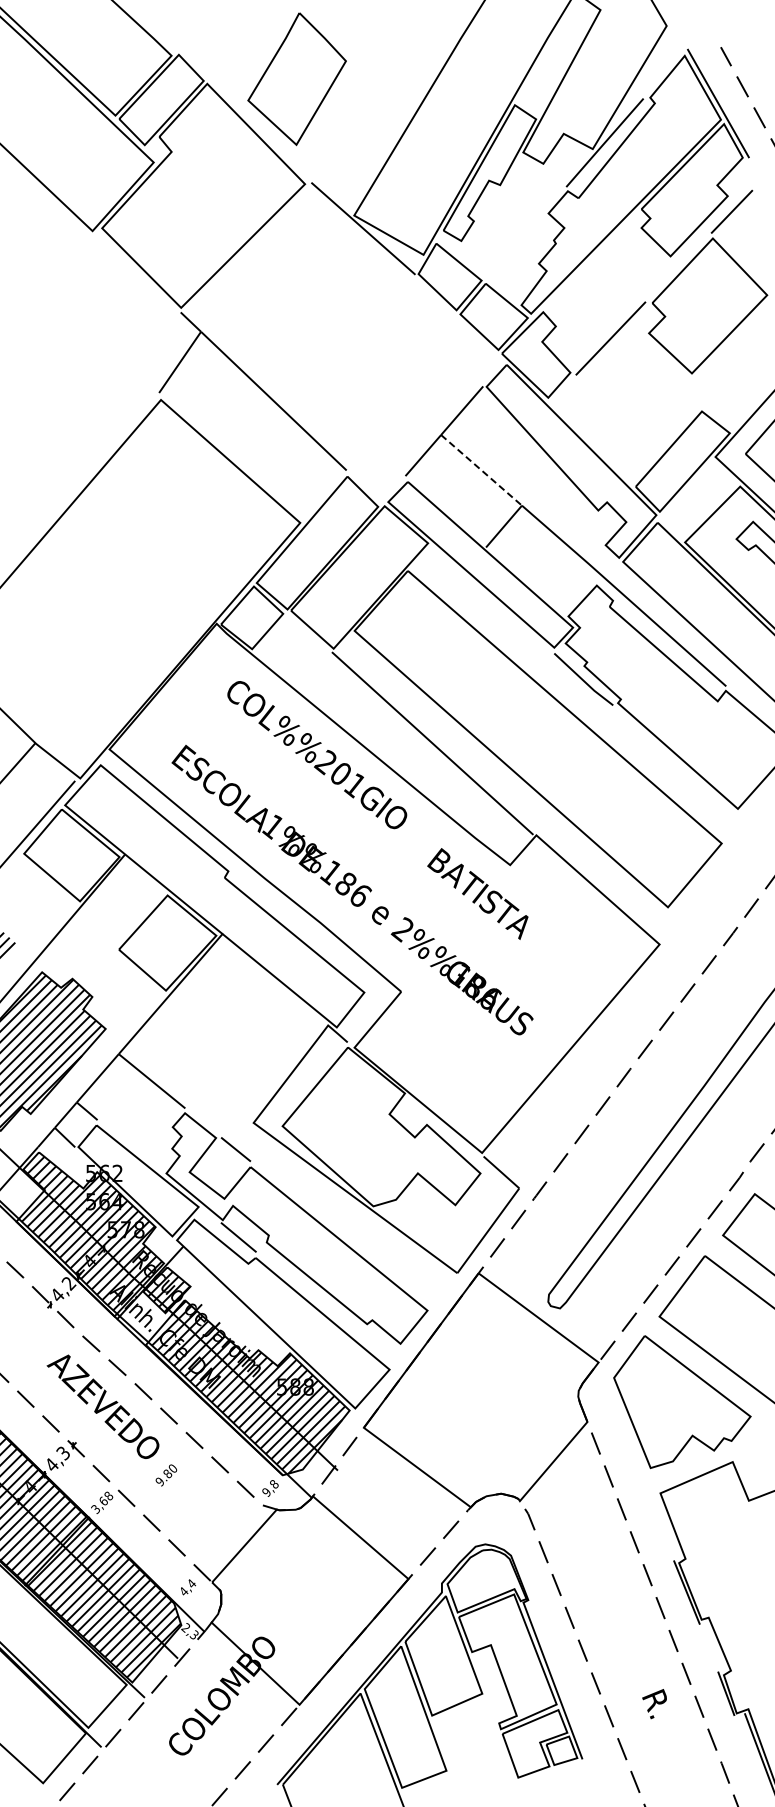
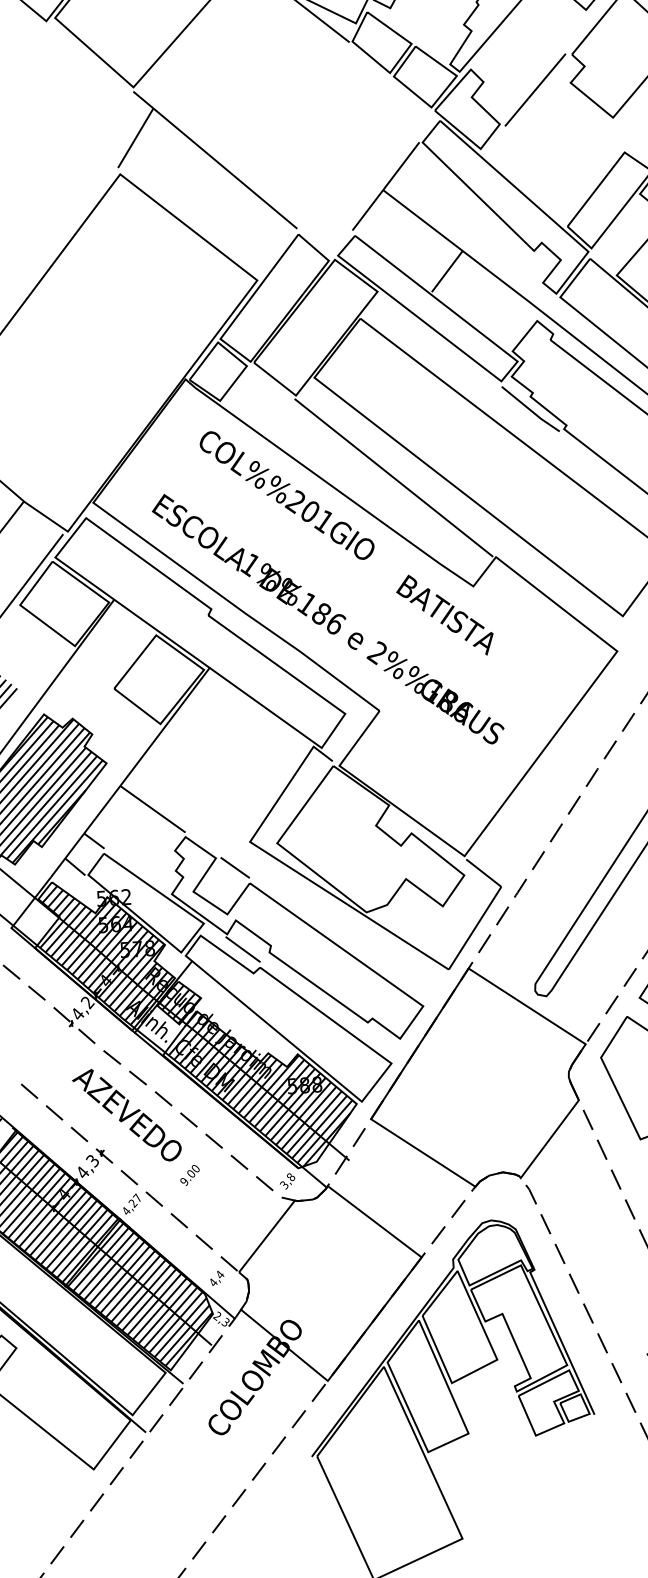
line: (481, 470) -> (422, 220), dashed -> solid
text: (167, 1473) -> (190, 1173), 9.80 -> 9.00
text: (266, 1492) -> (284, 1185), 9,8 -> 3,8
text: (102, 1502) -> (132, 1204), 3,68 -> 4,27

